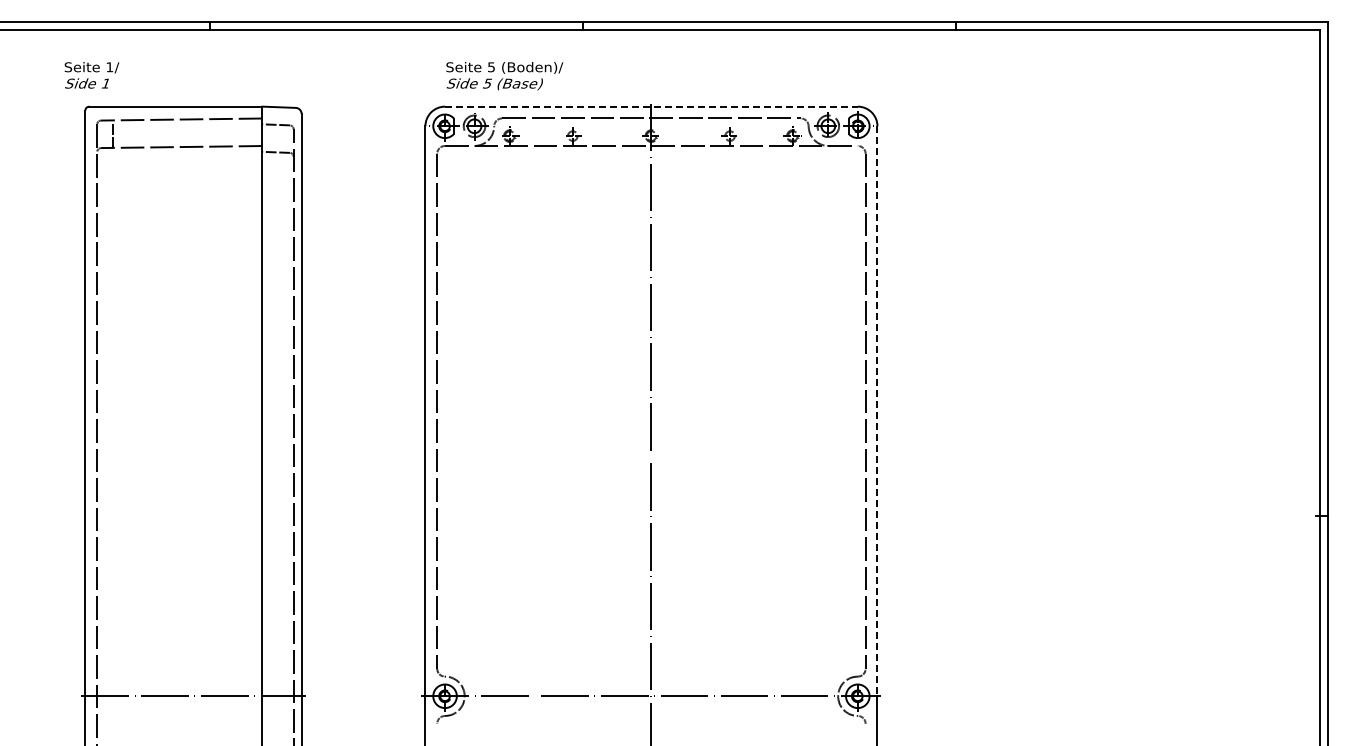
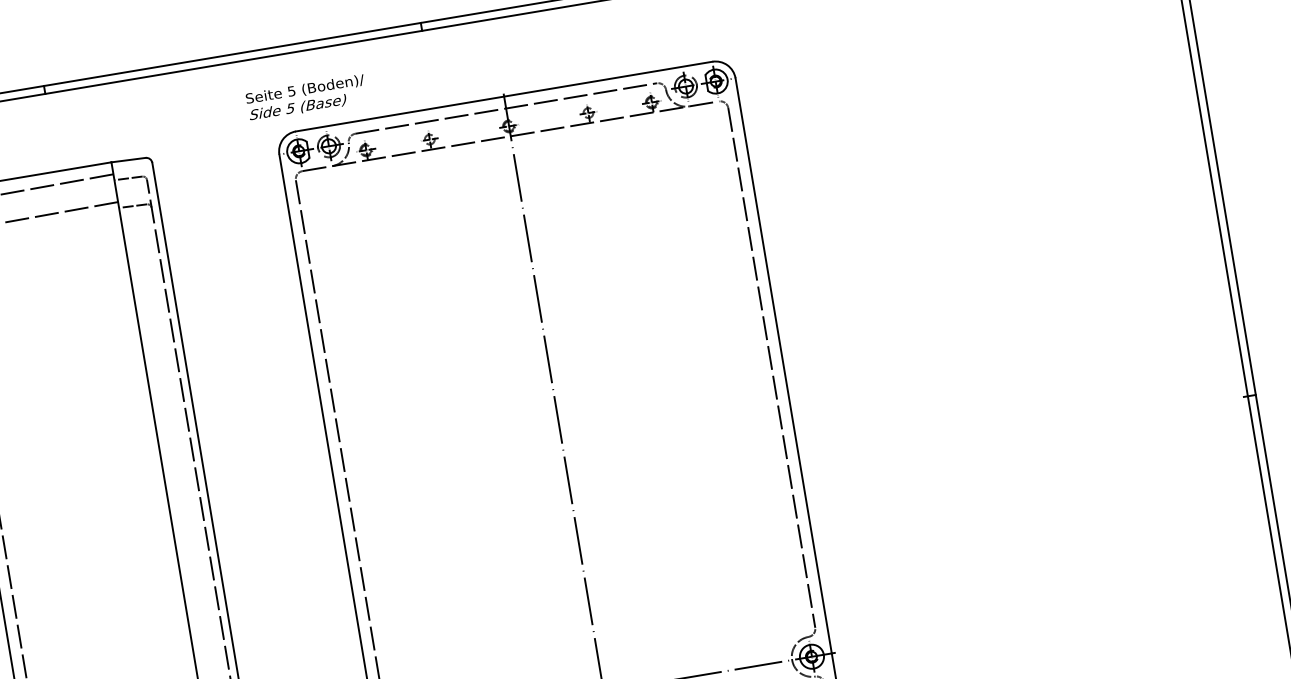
text: (504, 76) -> (306, 98), moved
line: (651, 106) -> (504, 96), dashed -> solid
line: (877, 411) -> (783, 366), dashed -> solid

